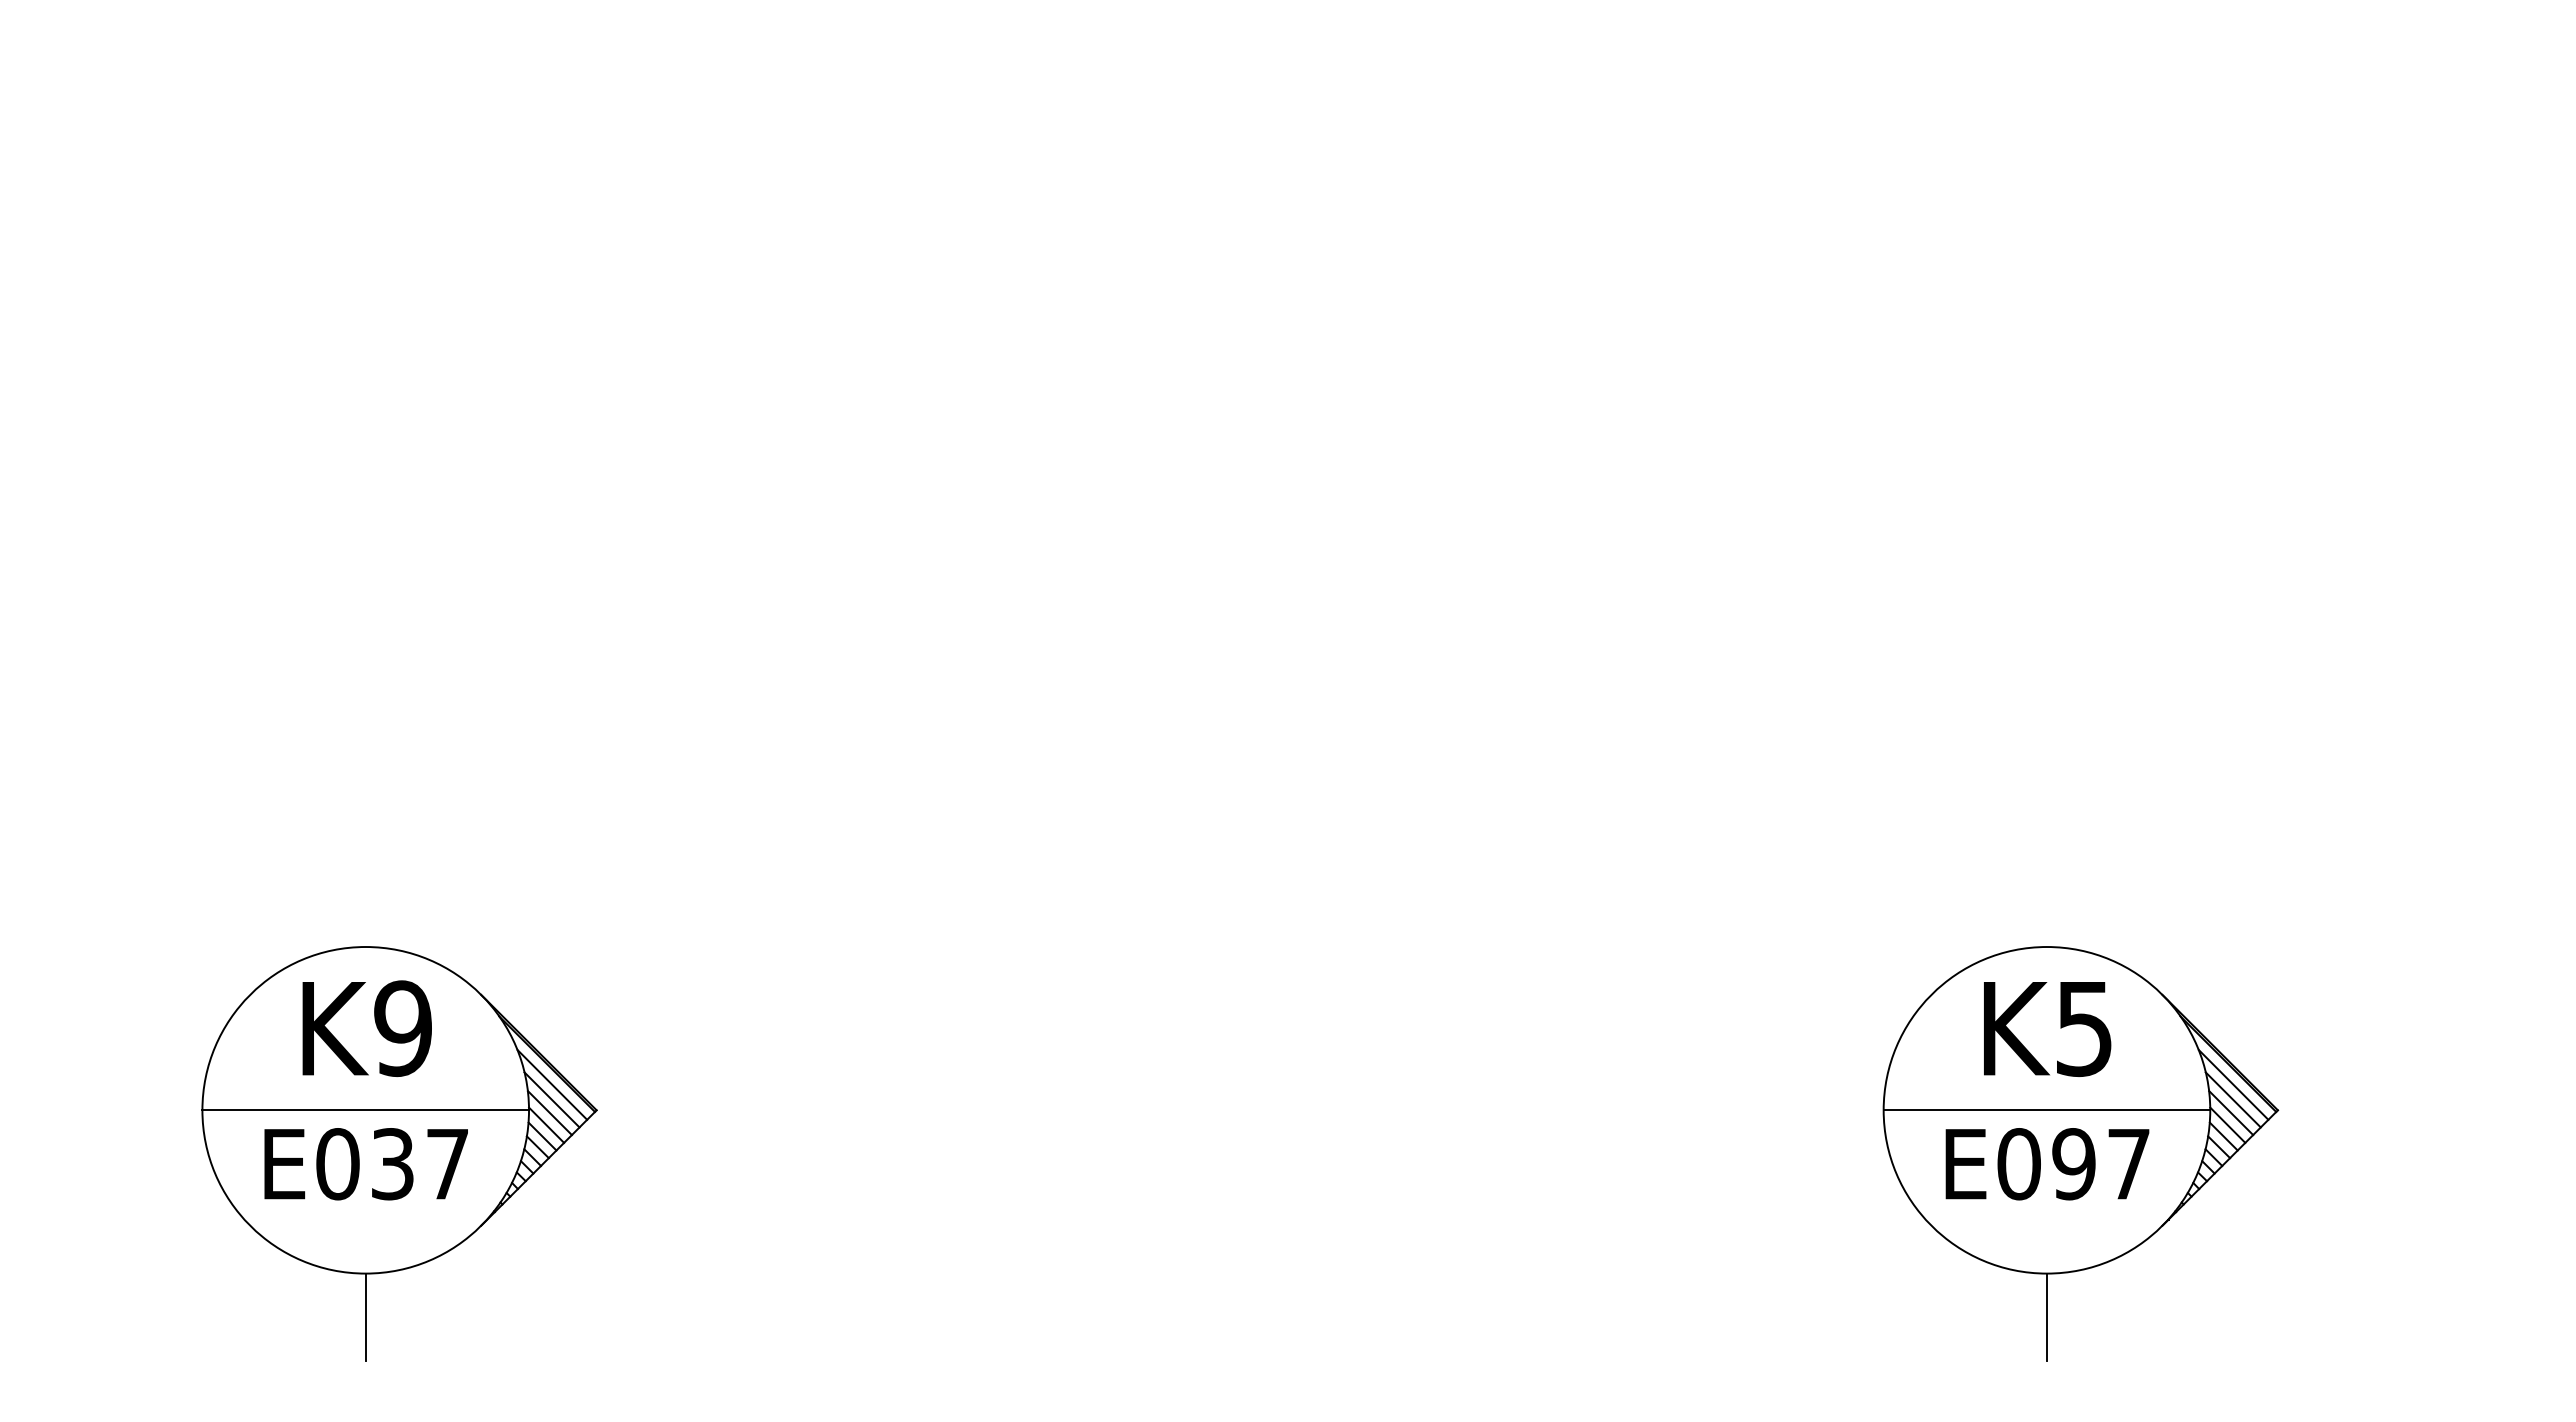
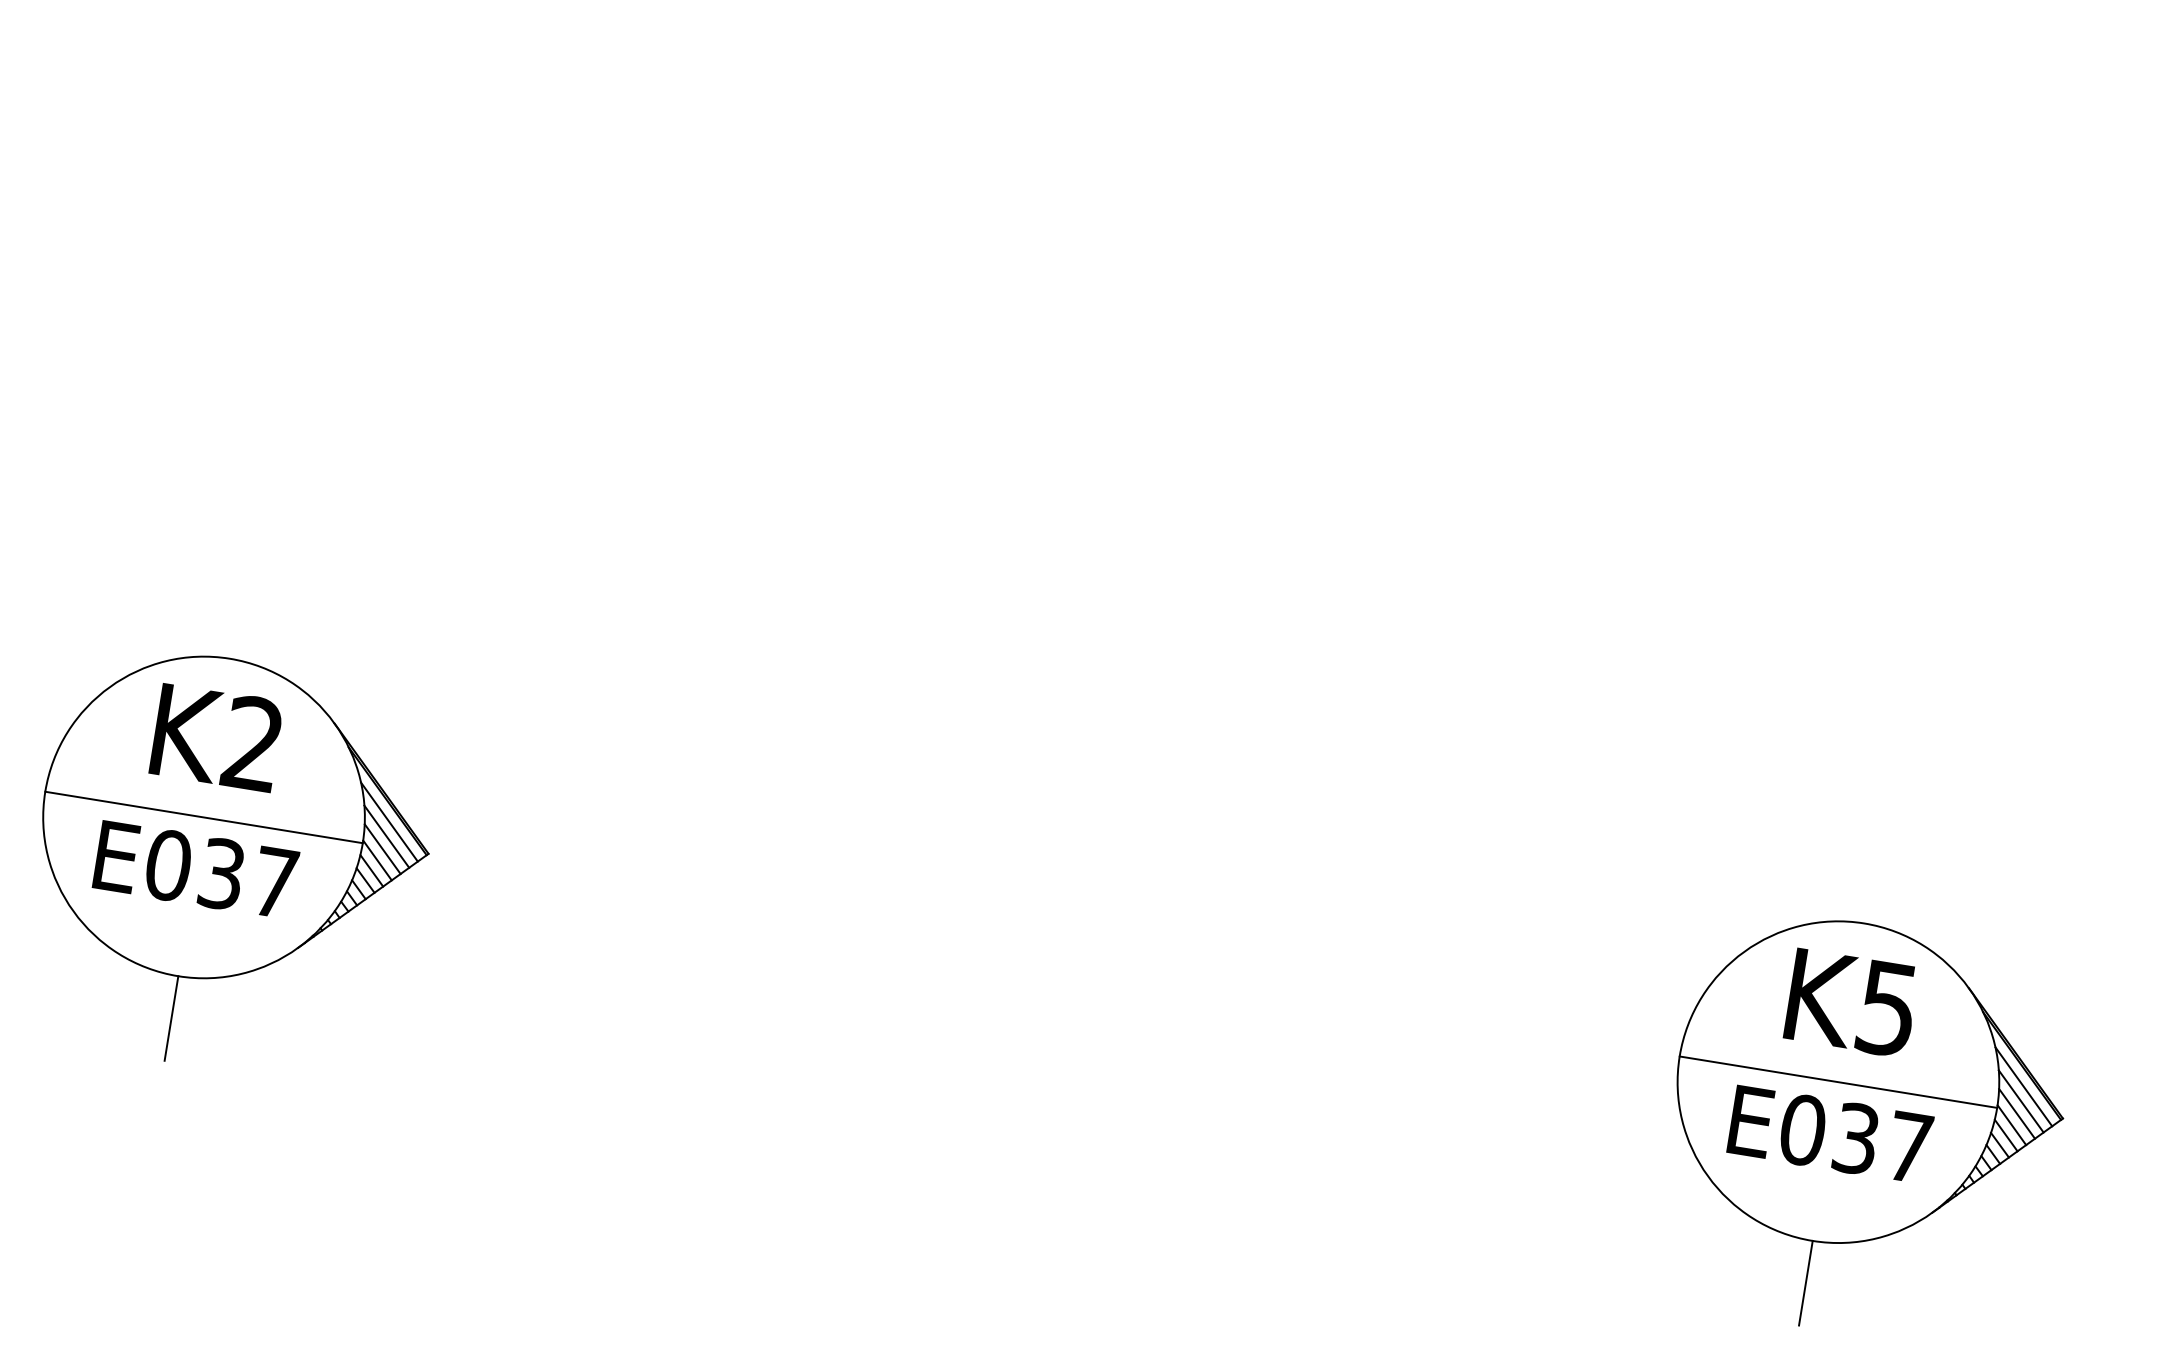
text: (402, 1028) -> (252, 743), K9 -> K2
text: (2073, 1164) -> (1855, 1139), E097 -> E037

